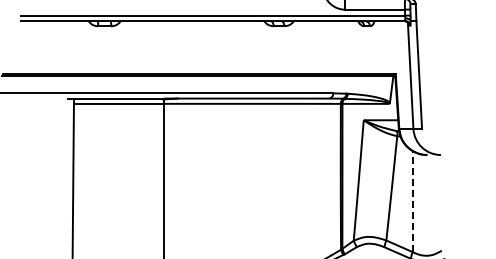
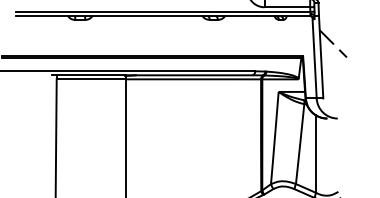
hatch: (434, 57) -> (332, 43), added
line: (412, 201) -> (315, 154), dashed -> solid

